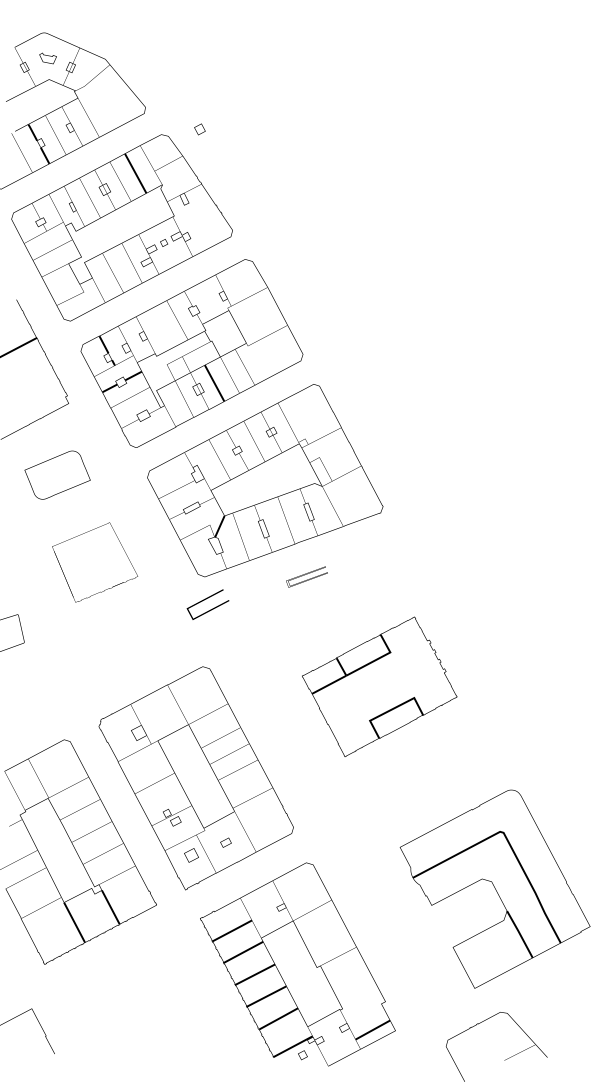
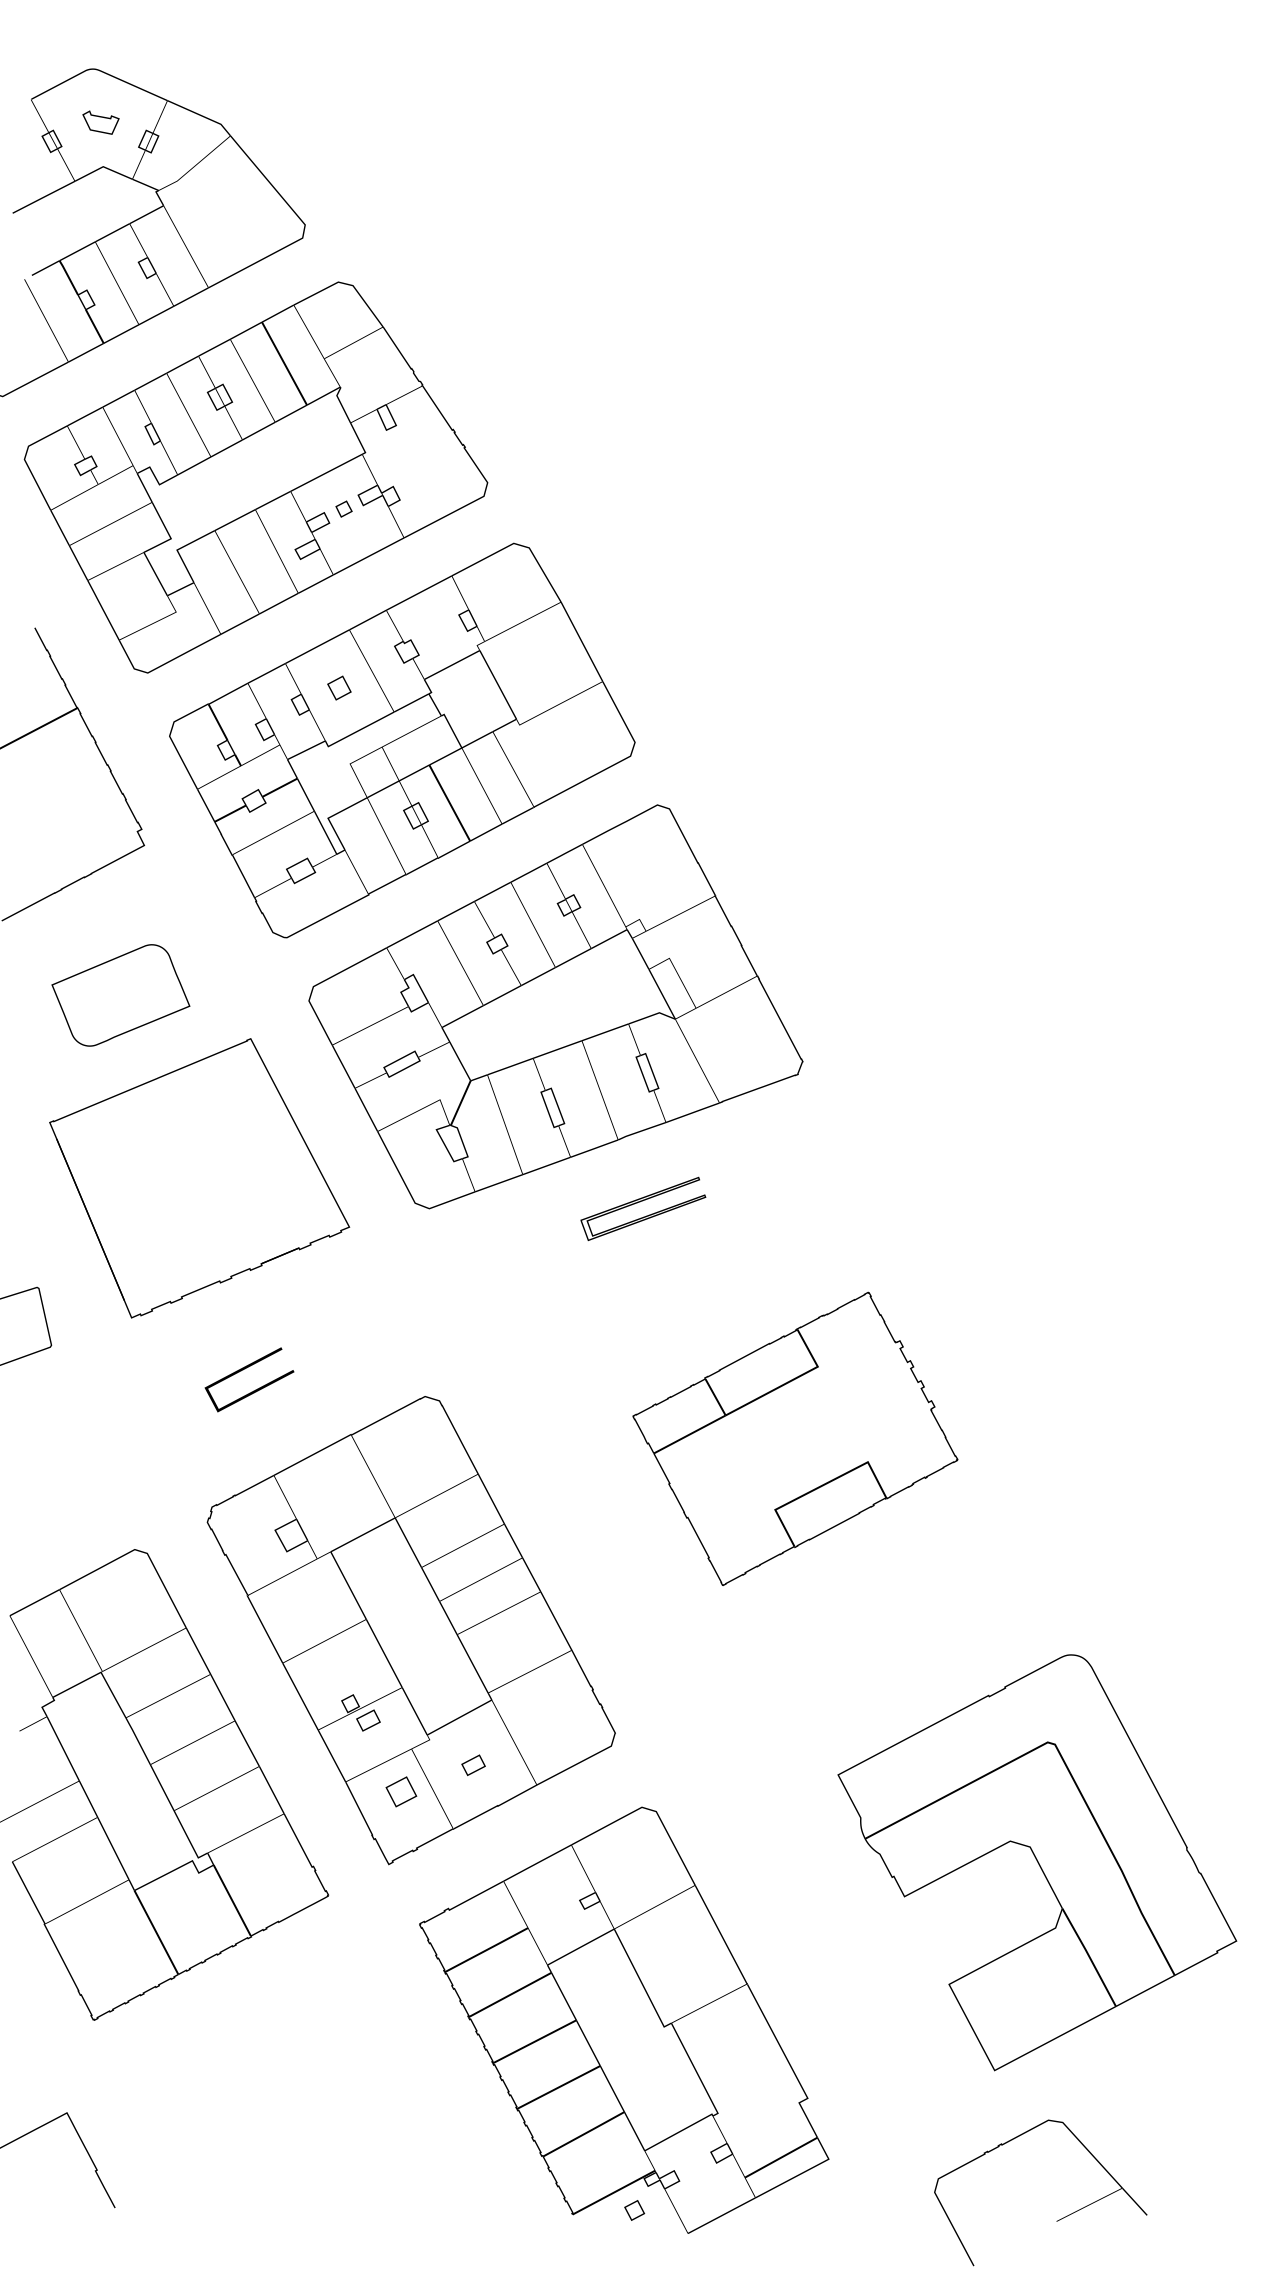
part: (199, 129) -> (338, 688), moved
part: (94, 562) -> (198, 1178), size x1.67
part: (306, 576) -> (642, 1207), size x1.43
part: (207, 604) -> (248, 1379), moved

